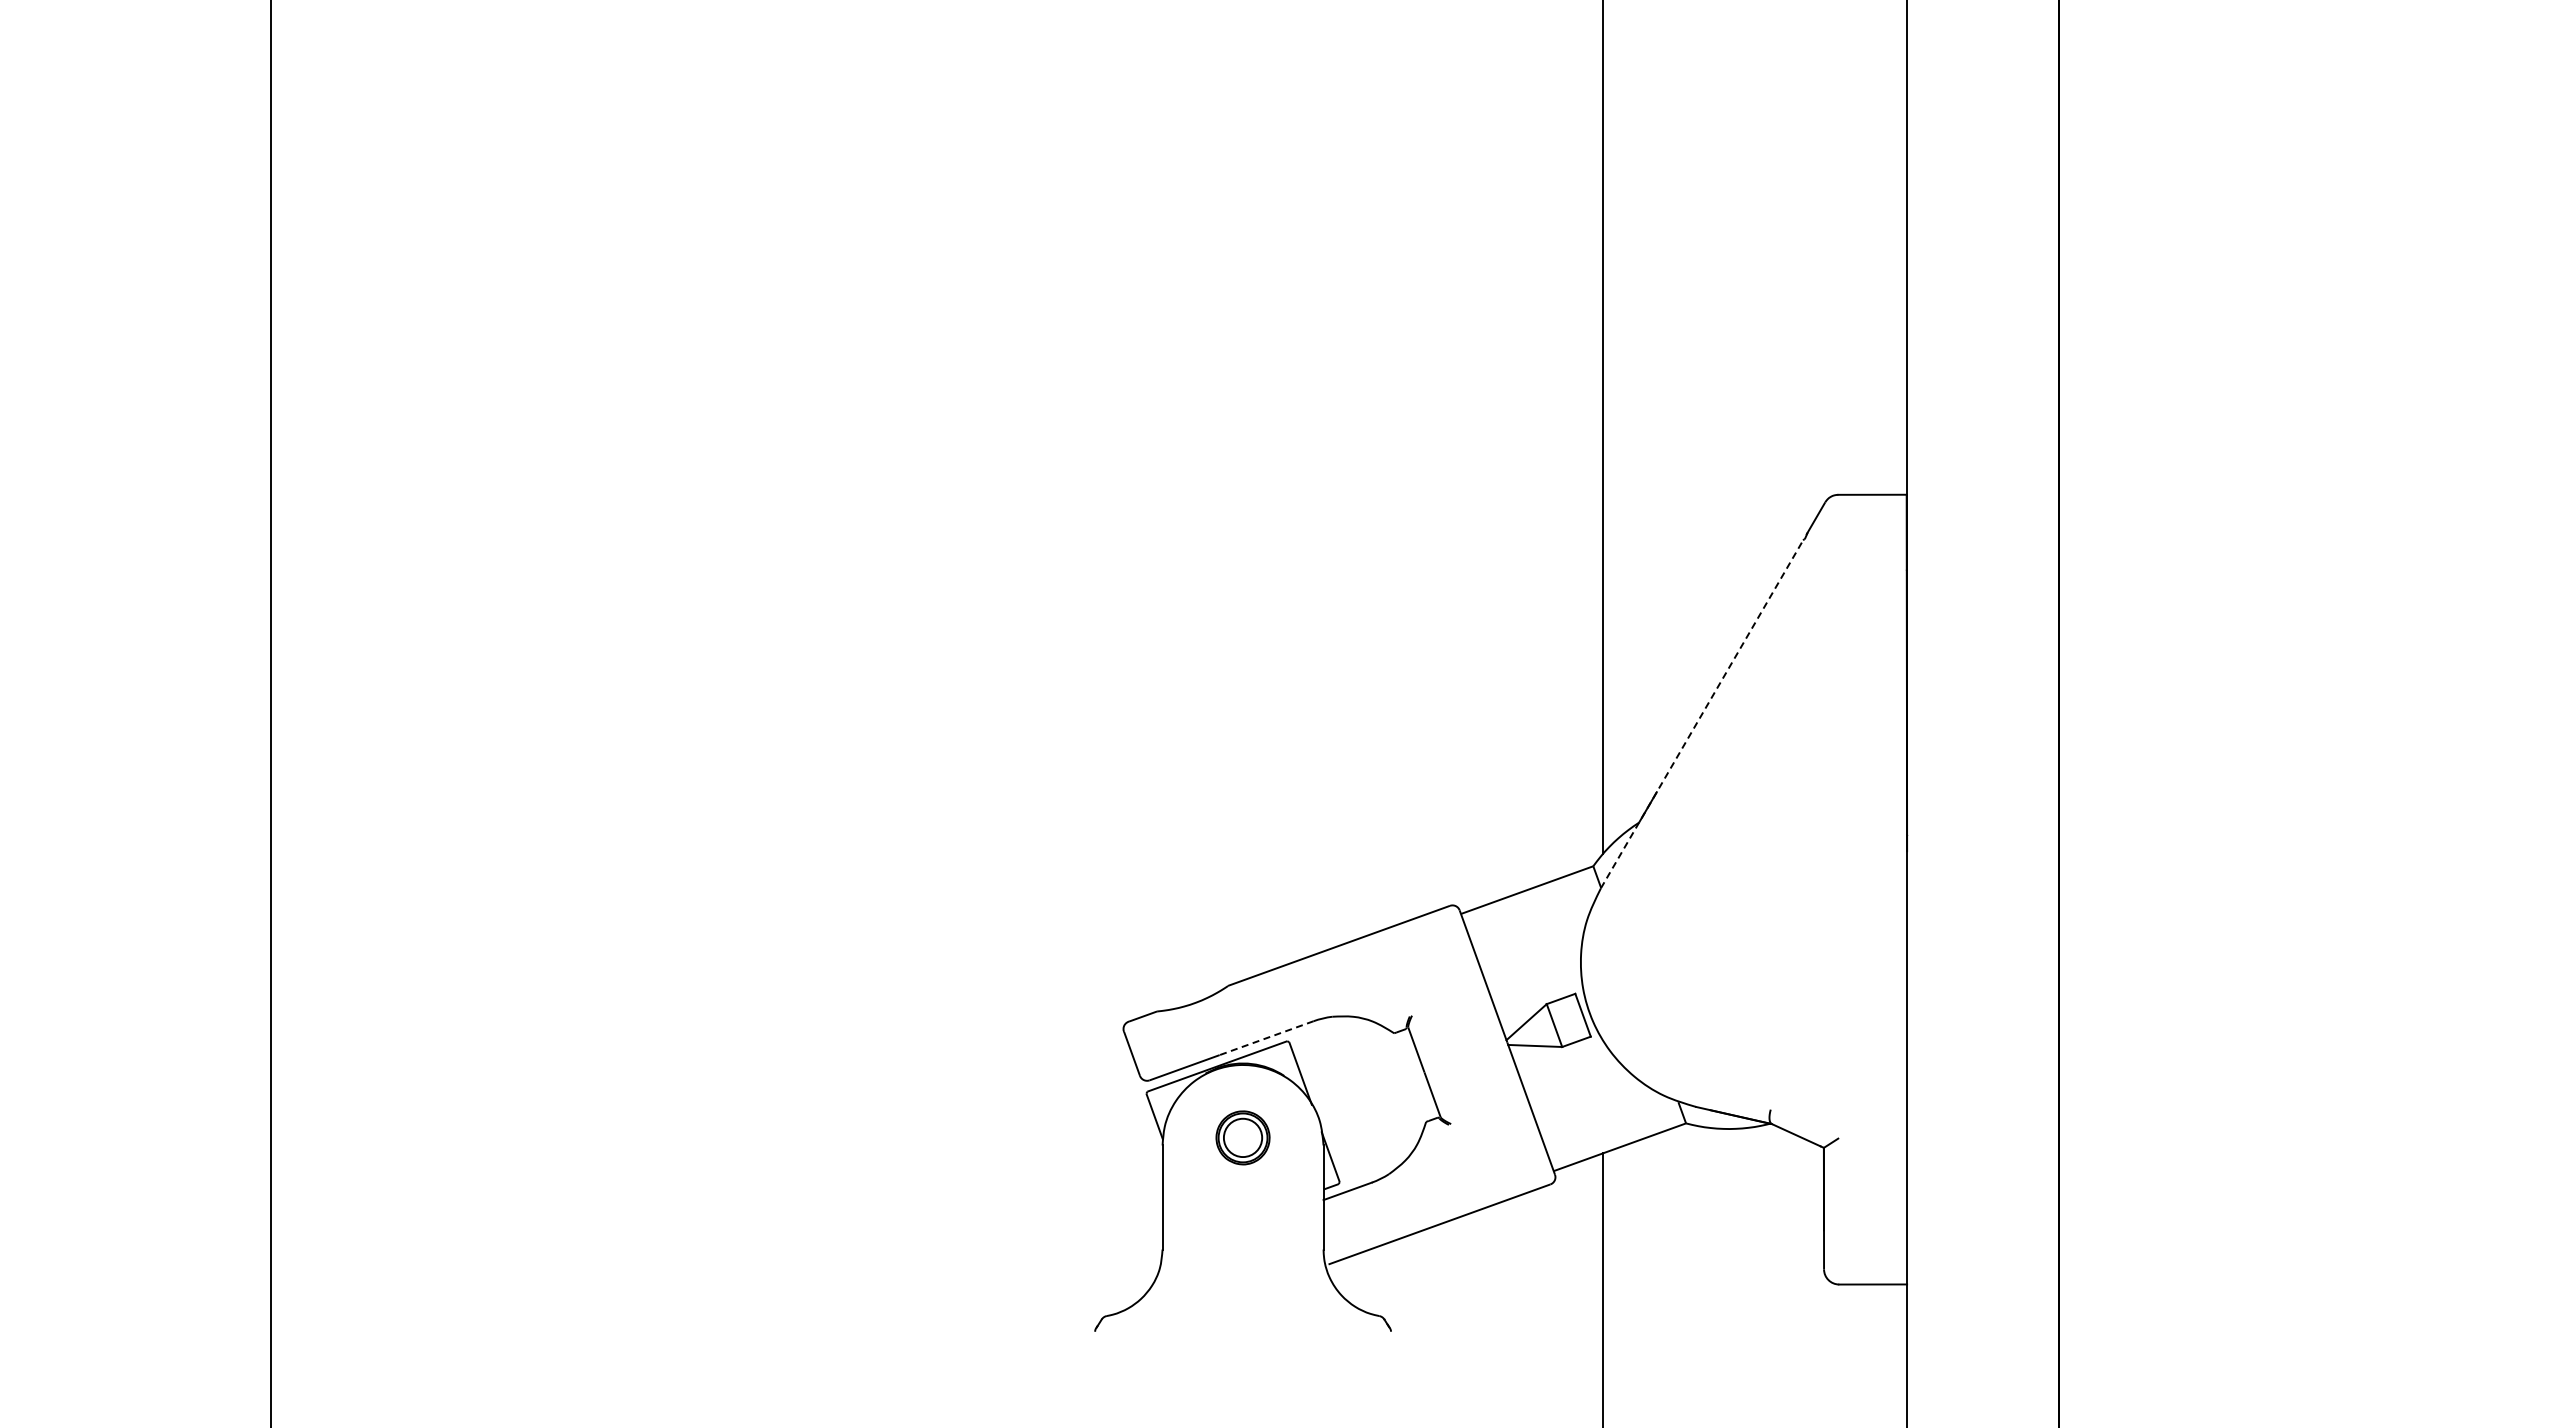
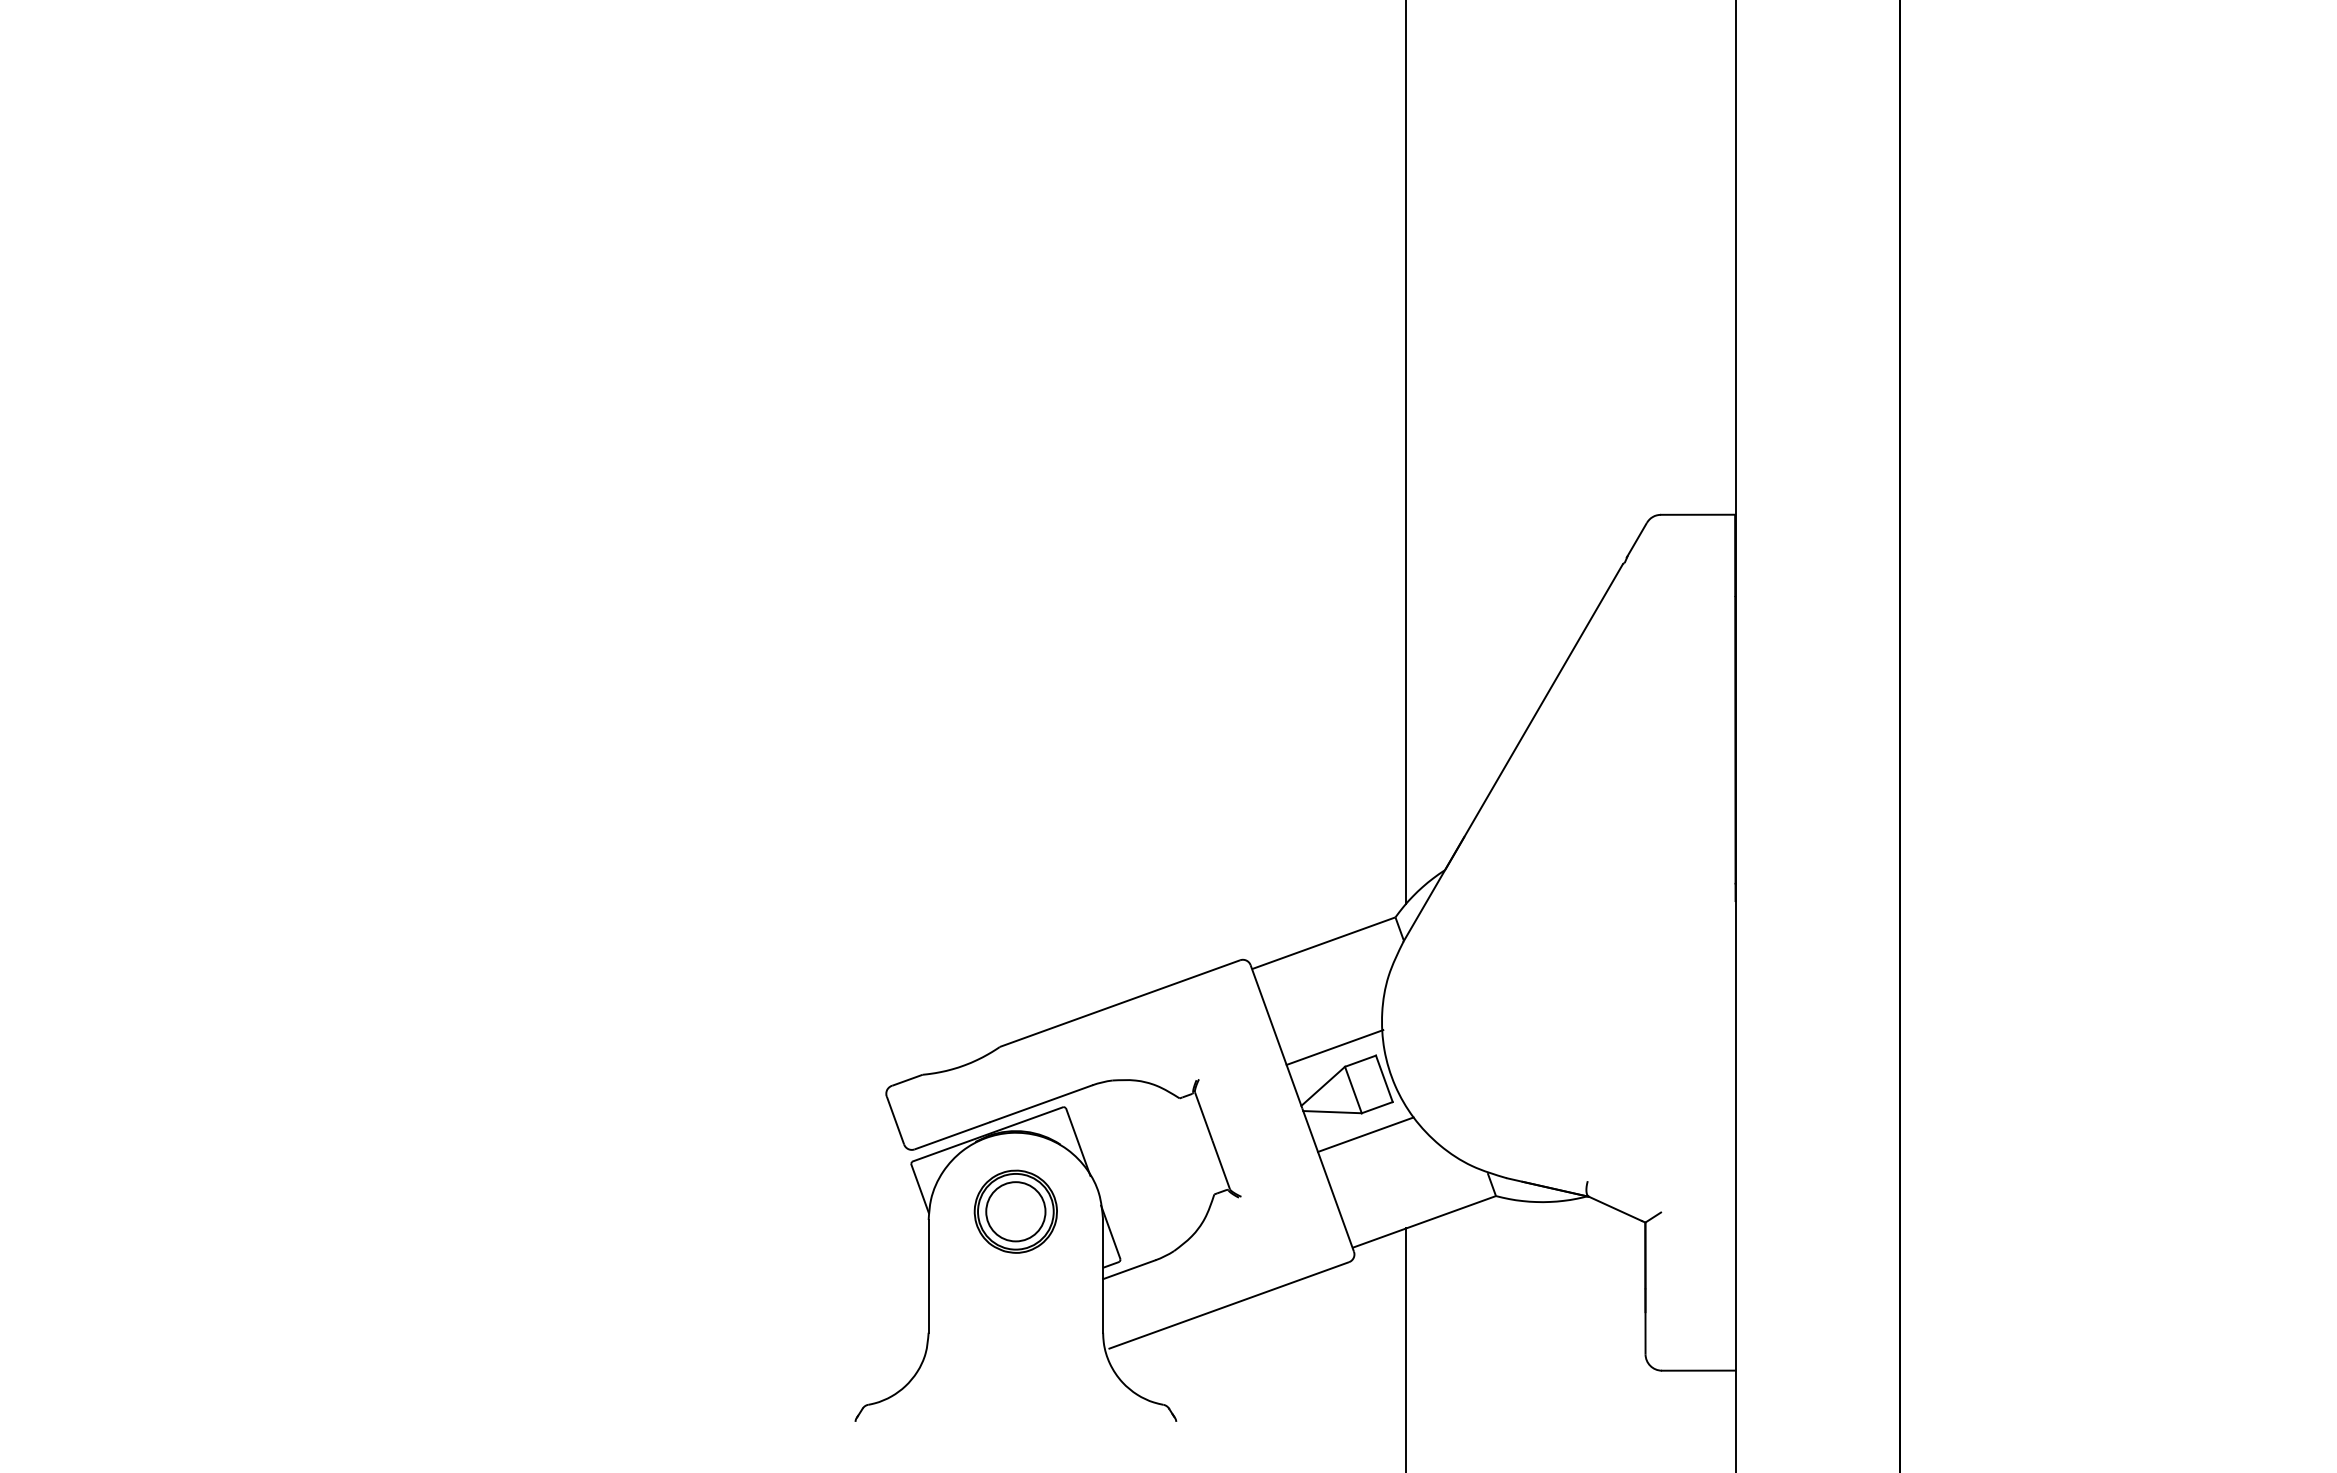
line: (1702, 713) -> (1513, 751), dashed -> solid
line: (1537, 986) -> (1334, 1047), added
line: (1266, 1038) -> (1041, 1104), dashed -> solid
line: (1565, 1066) -> (1365, 1134), added
part: (1242, 1137) -> (1015, 1211), size x1.43

